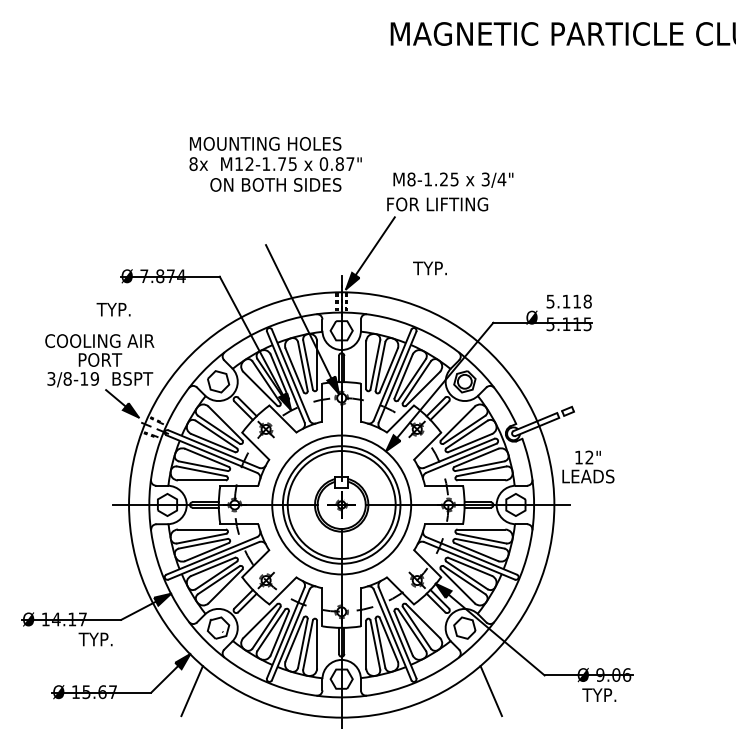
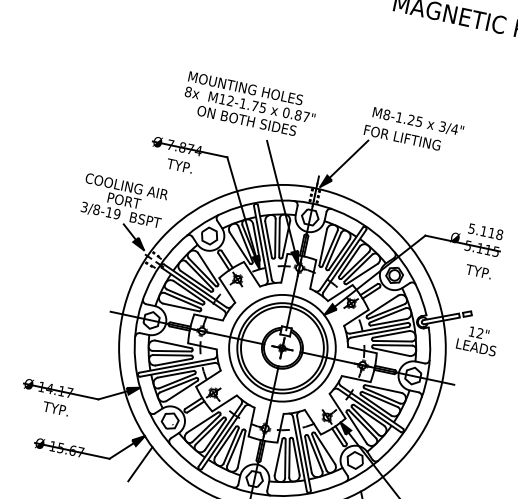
text: (275, 164) -> (249, 105), moved
text: (429, 268) -> (478, 271), moved
text: (113, 309) -> (179, 165), moved
text: (588, 466) -> (477, 339), moved
text: (95, 639) -> (55, 408), moved

